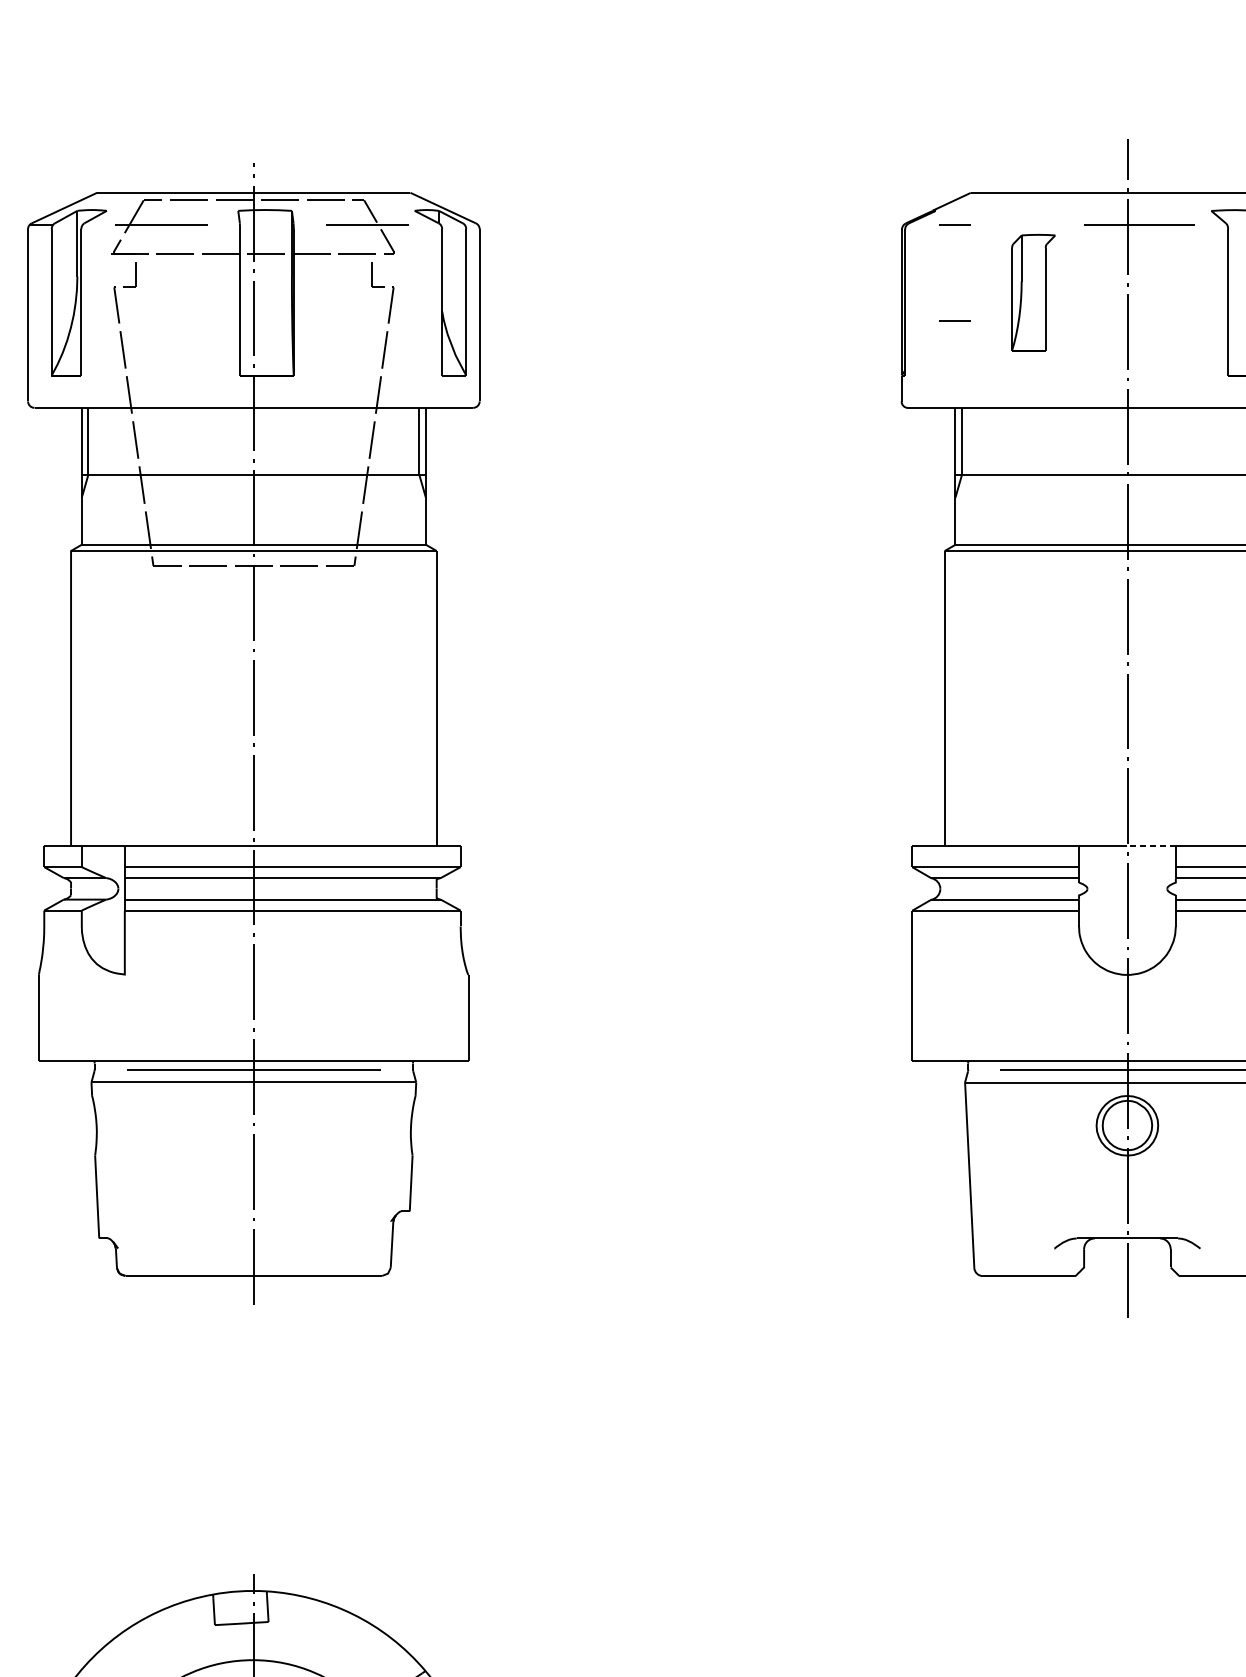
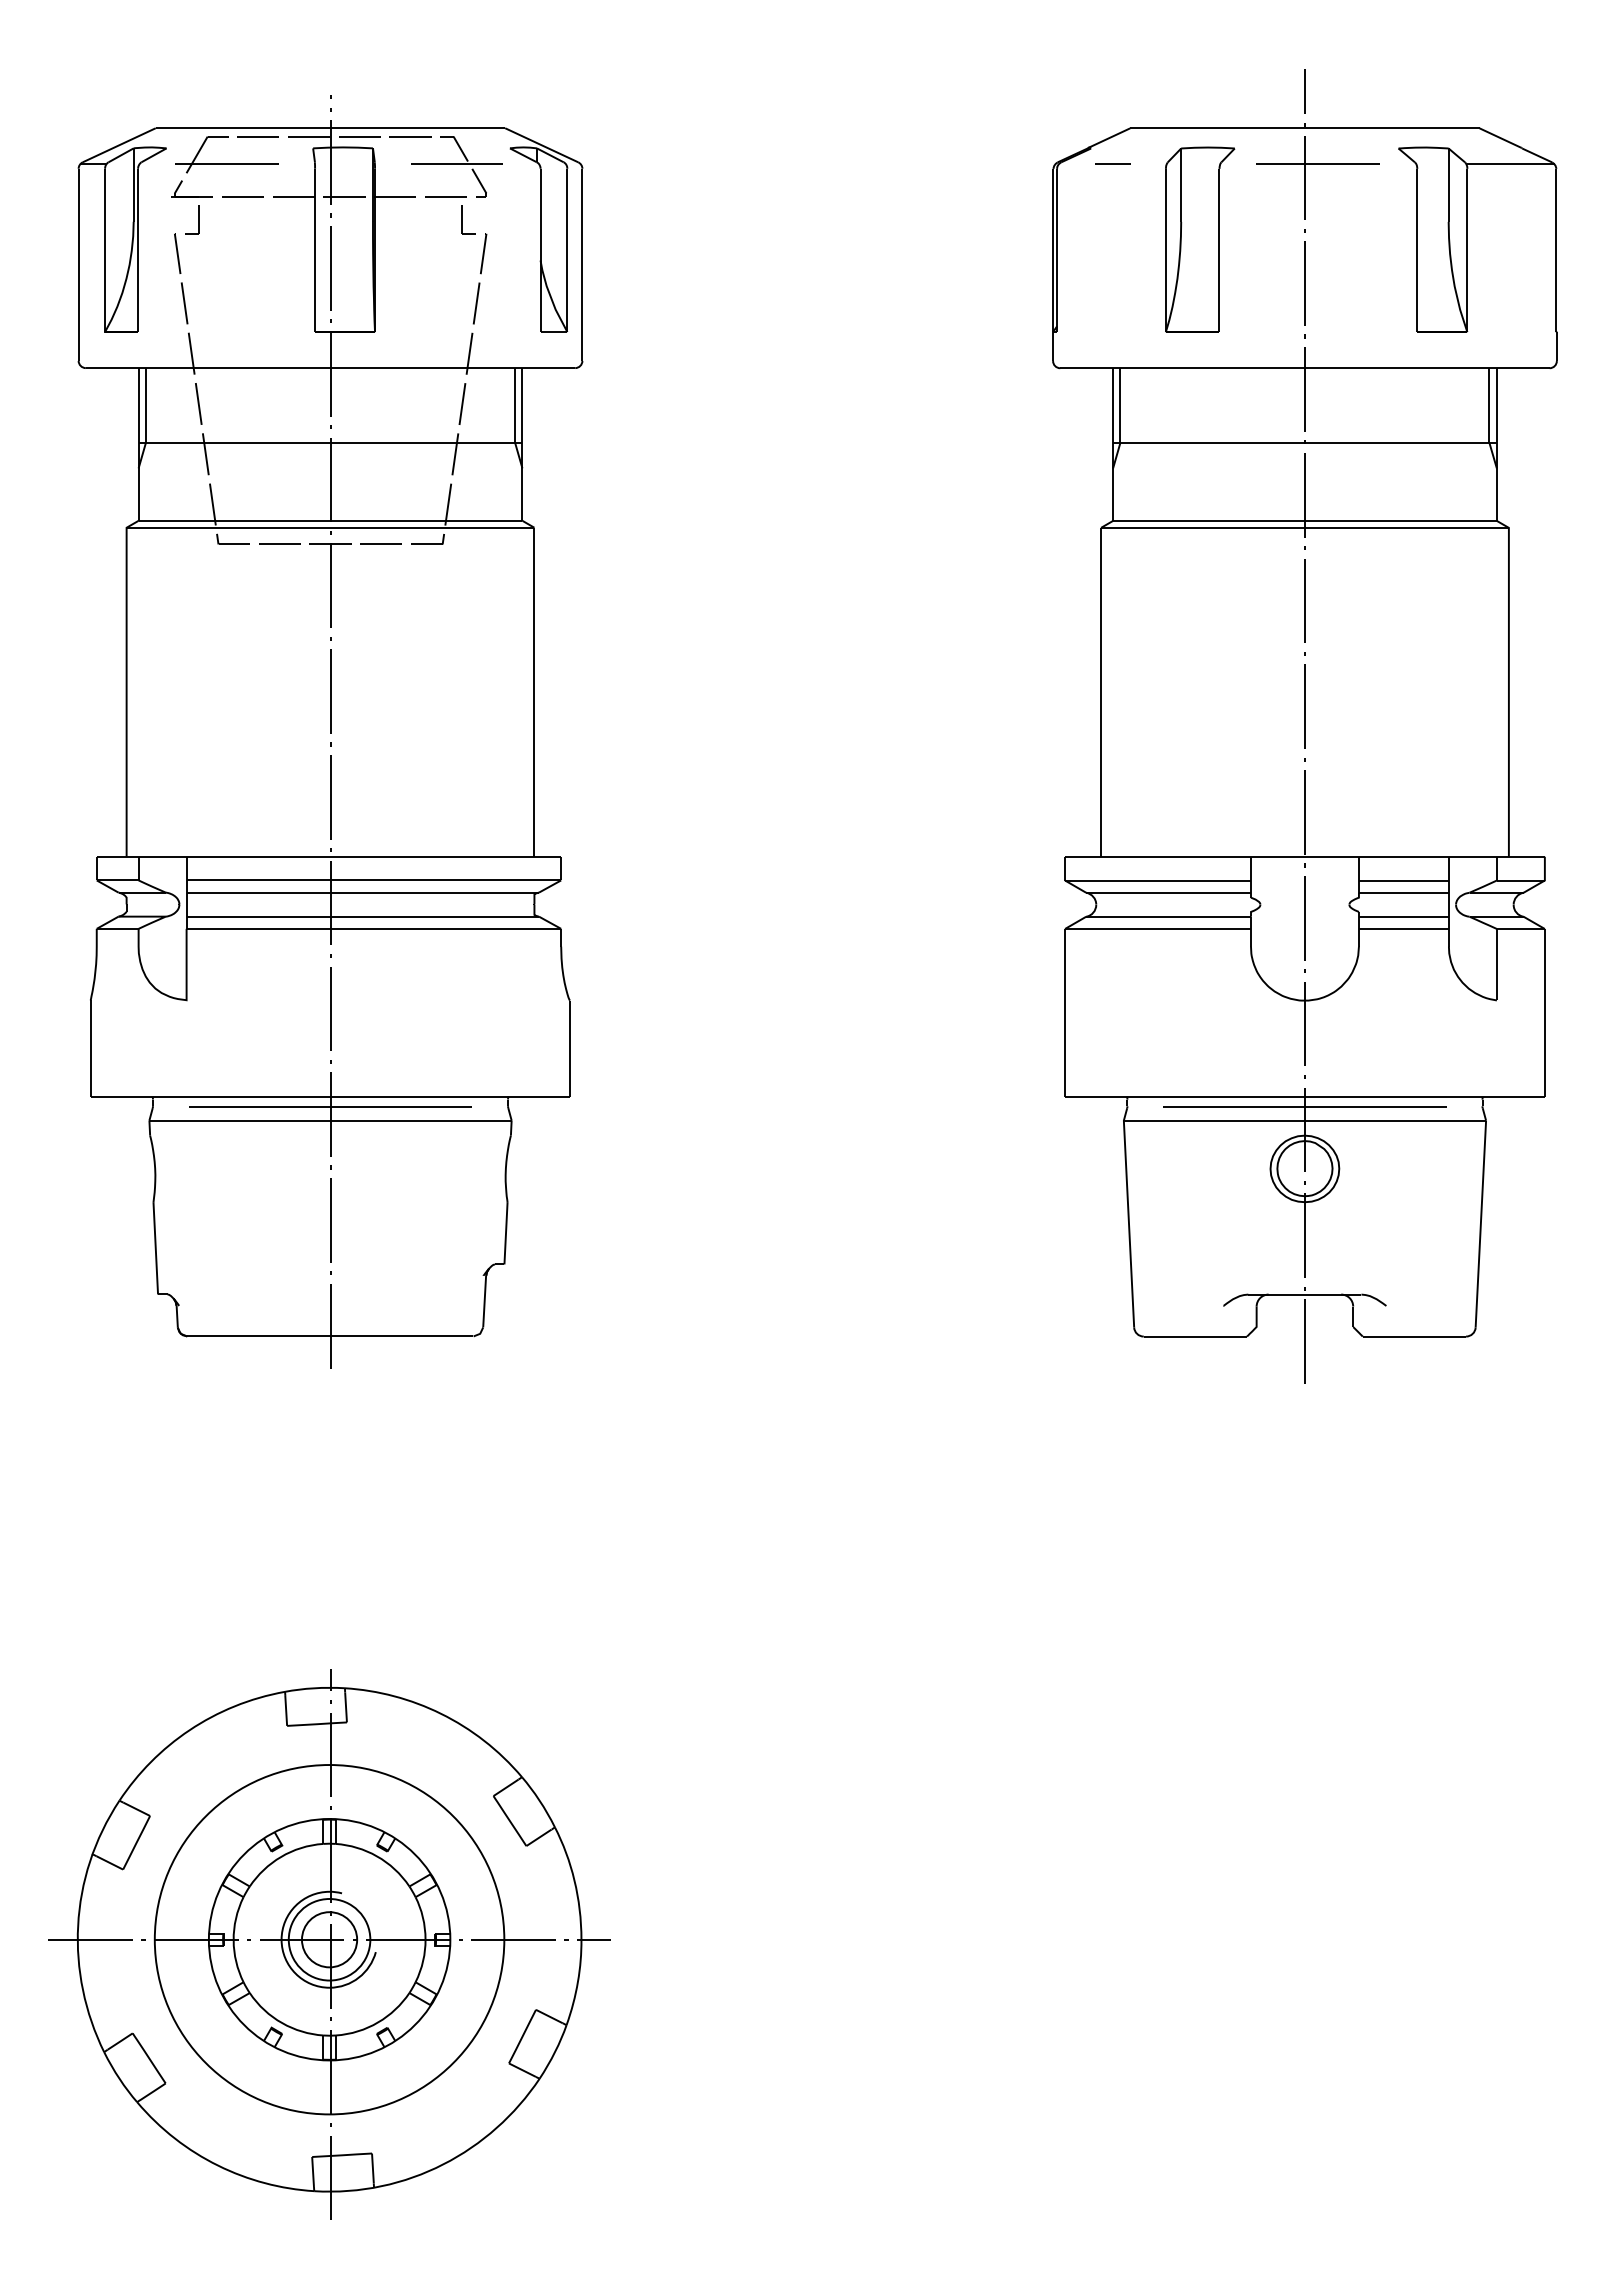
part: (1033, 292) -> (1200, 239), size x1.43
line: (954, 320) -> (1112, 270), removed
line: (1151, 845) -> (1331, 856), dashed -> solid

